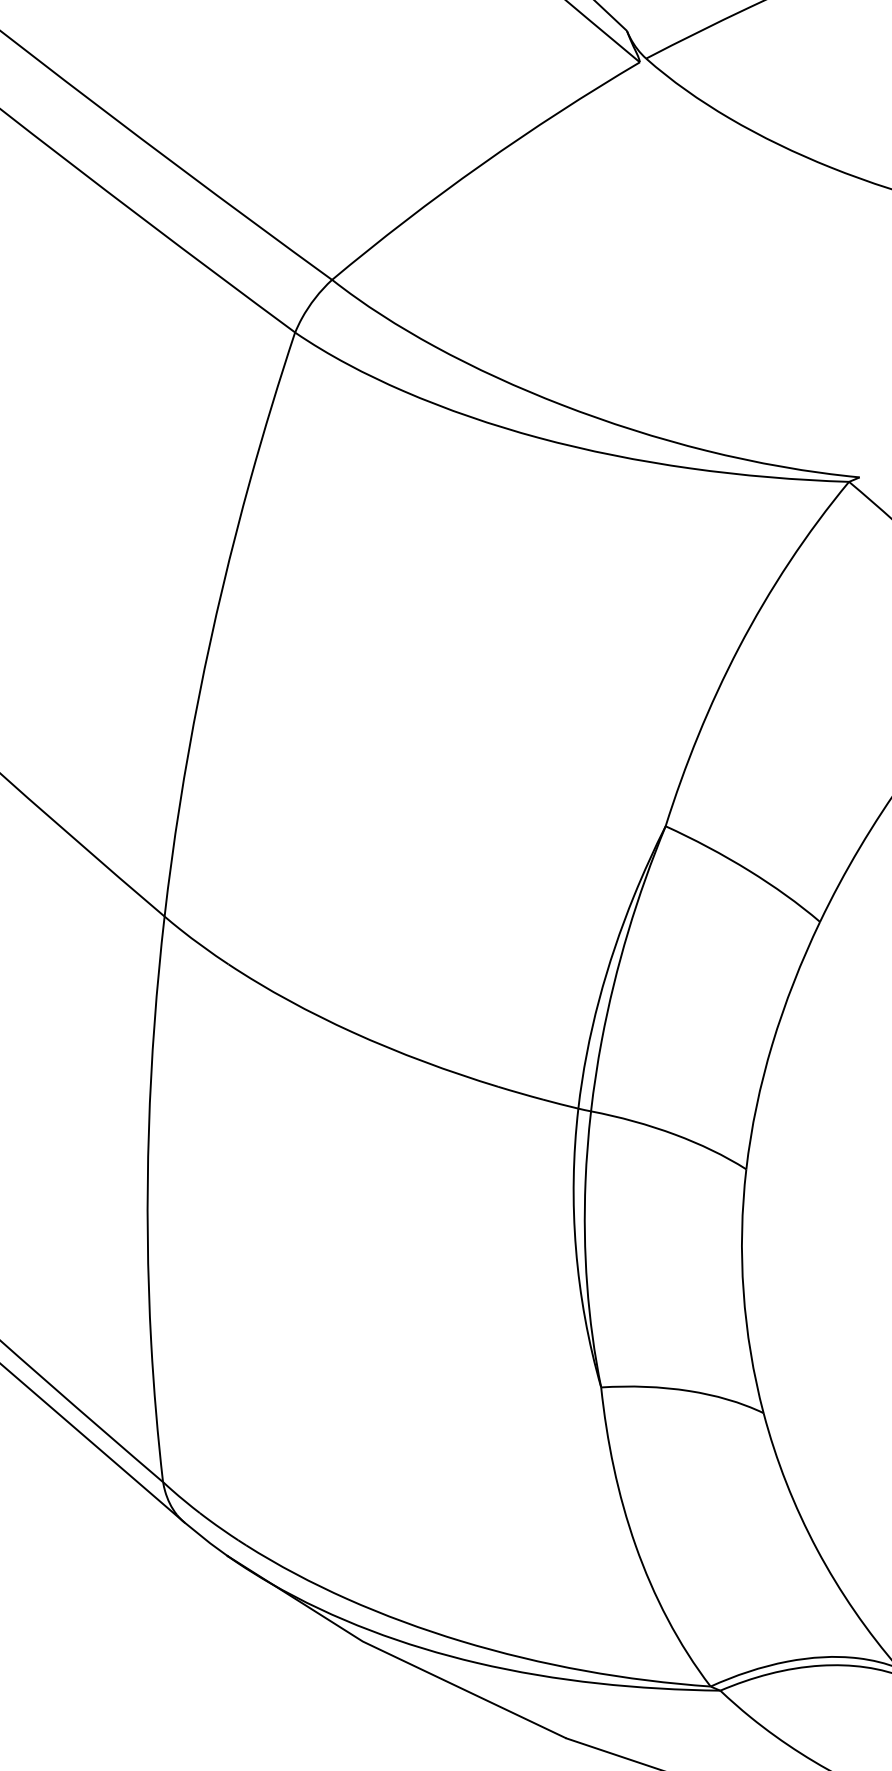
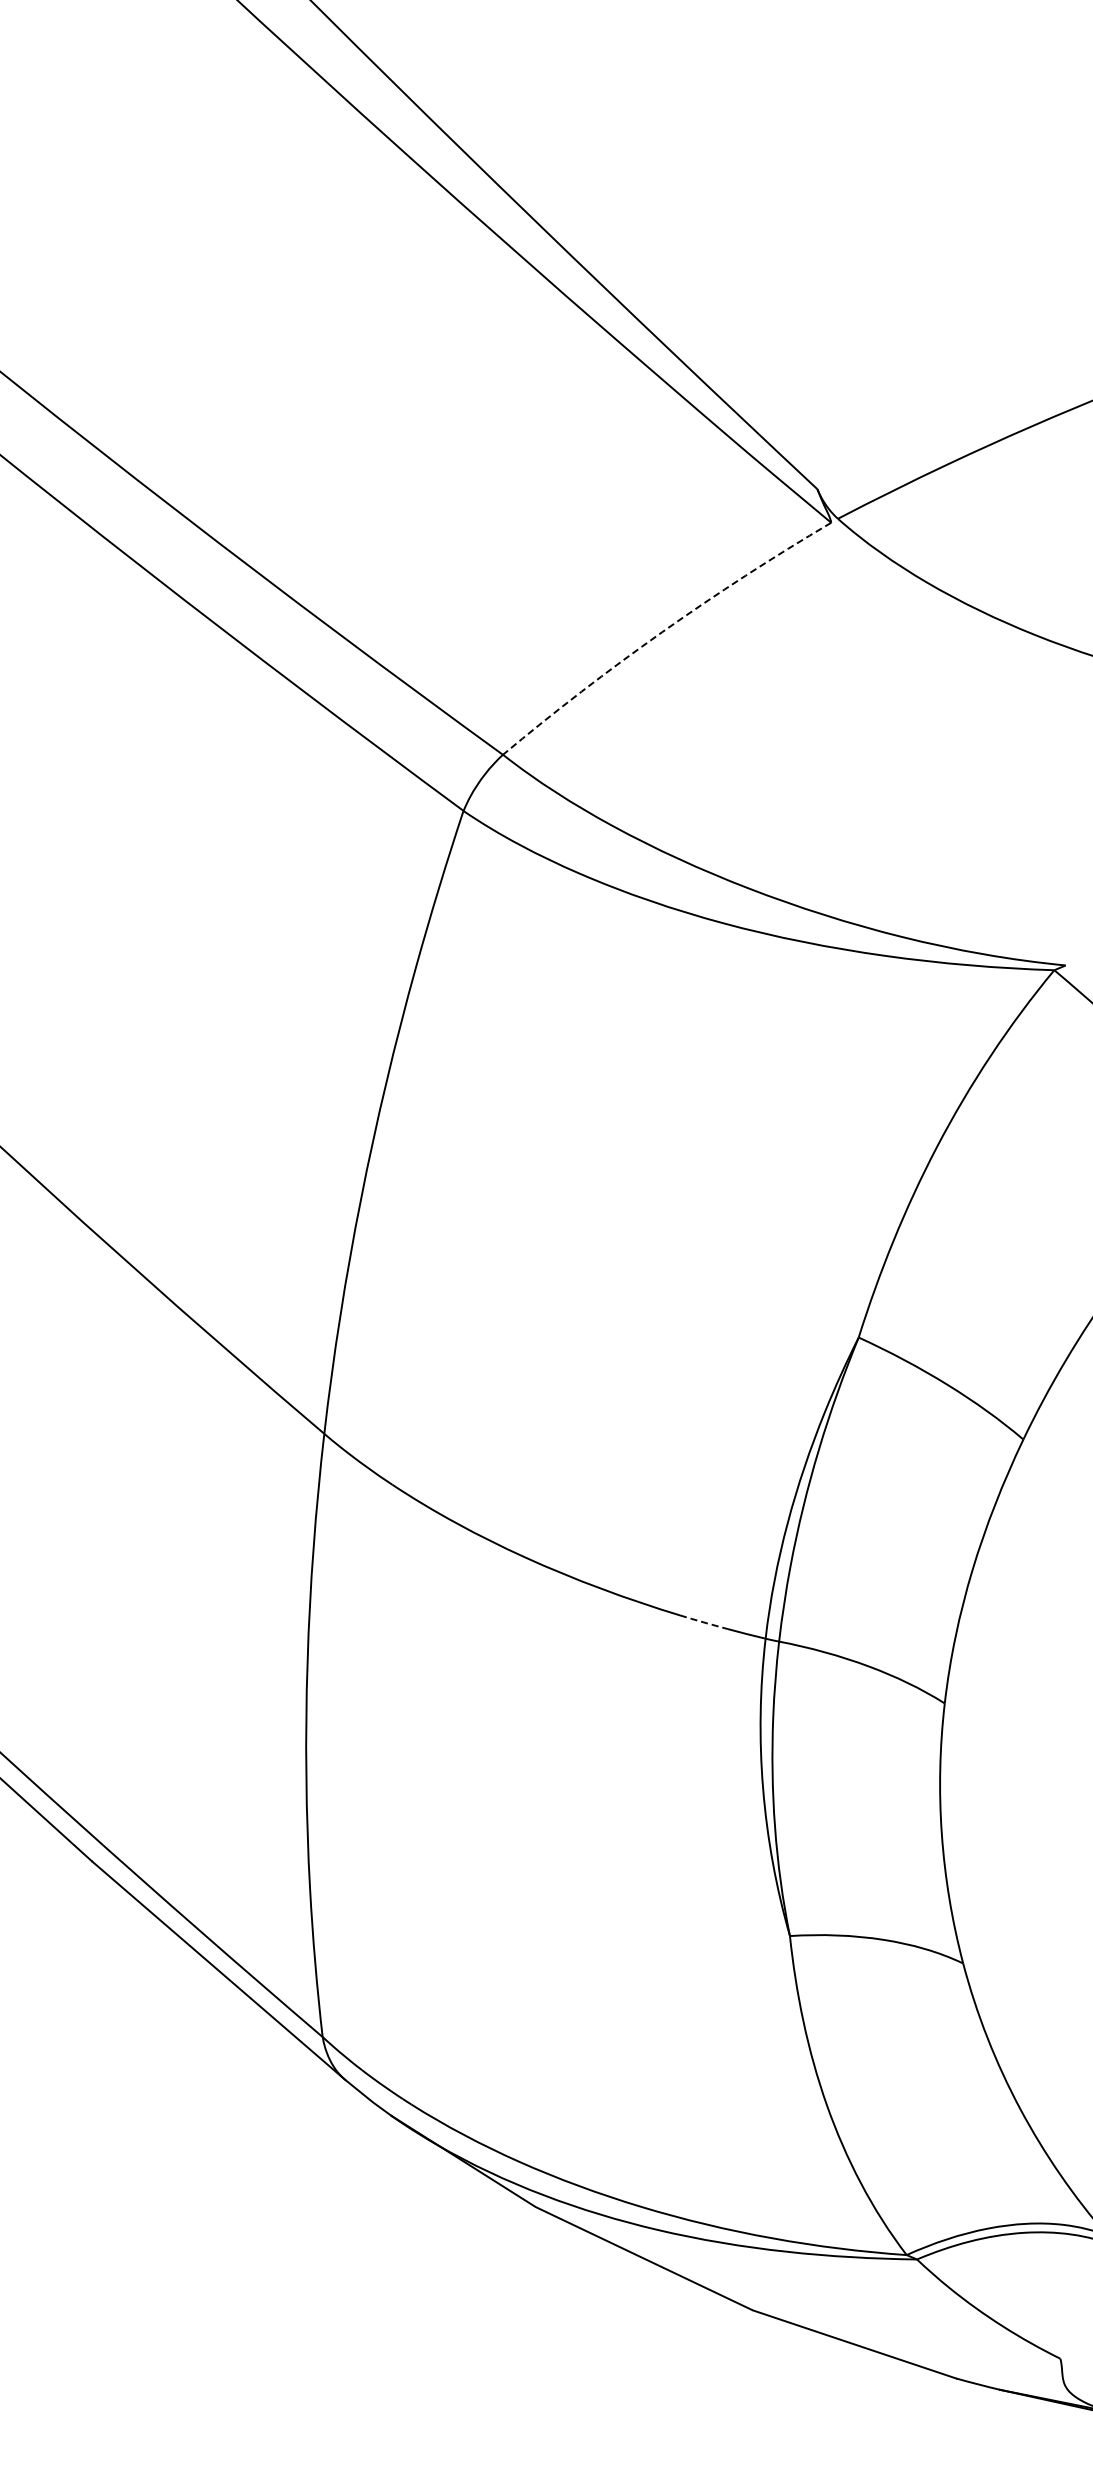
arc: (481, 165) -> (662, 632), solid -> dashed
arc: (520, 1093) -> (703, 1622), solid -> dashed

